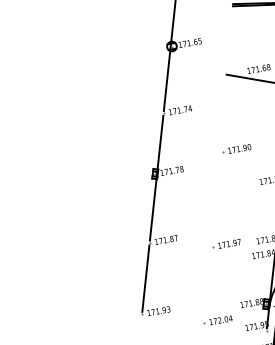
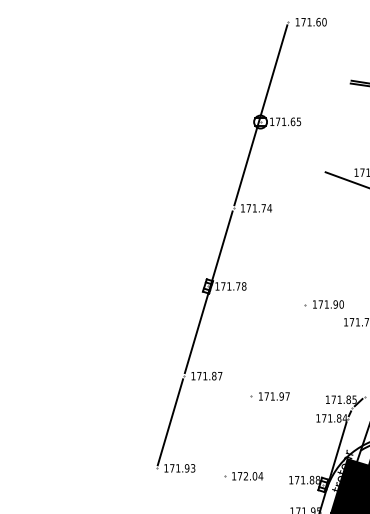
part: (236, 149) -> (323, 304), moved
part: (226, 244) -> (269, 396), moved
part: (217, 321) -> (243, 476), moved

